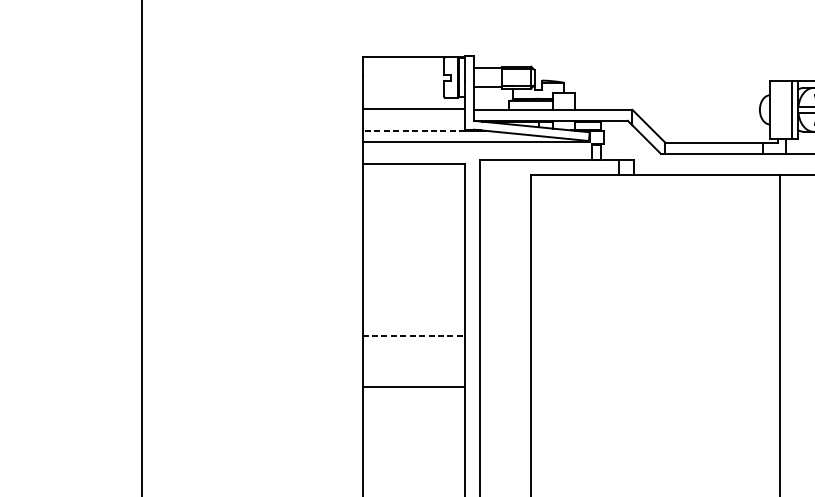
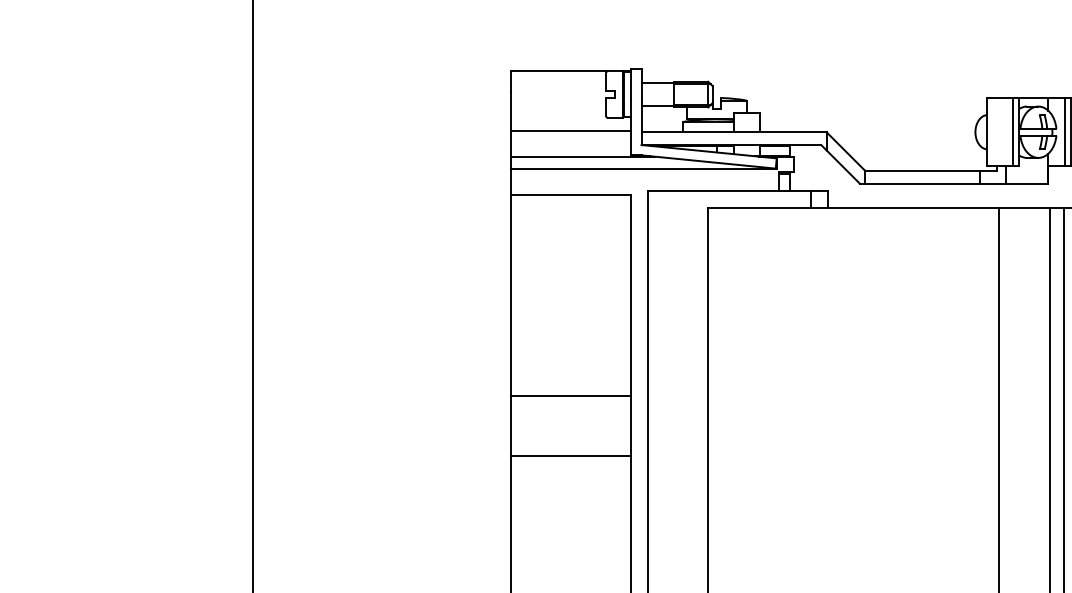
line: (414, 130) -> (571, 156), dashed -> solid
line: (414, 336) -> (571, 396), dashed -> solid

